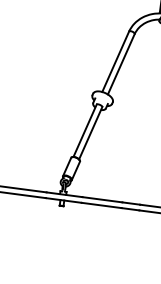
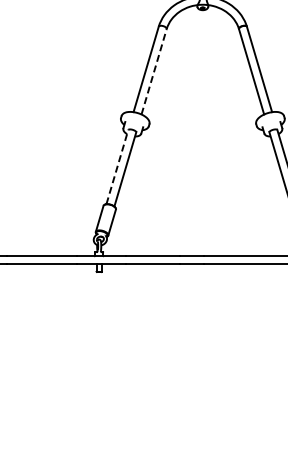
line: (121, 64) -> (154, 71), solid -> dashed
line: (85, 130) -> (117, 166), solid -> dashed

